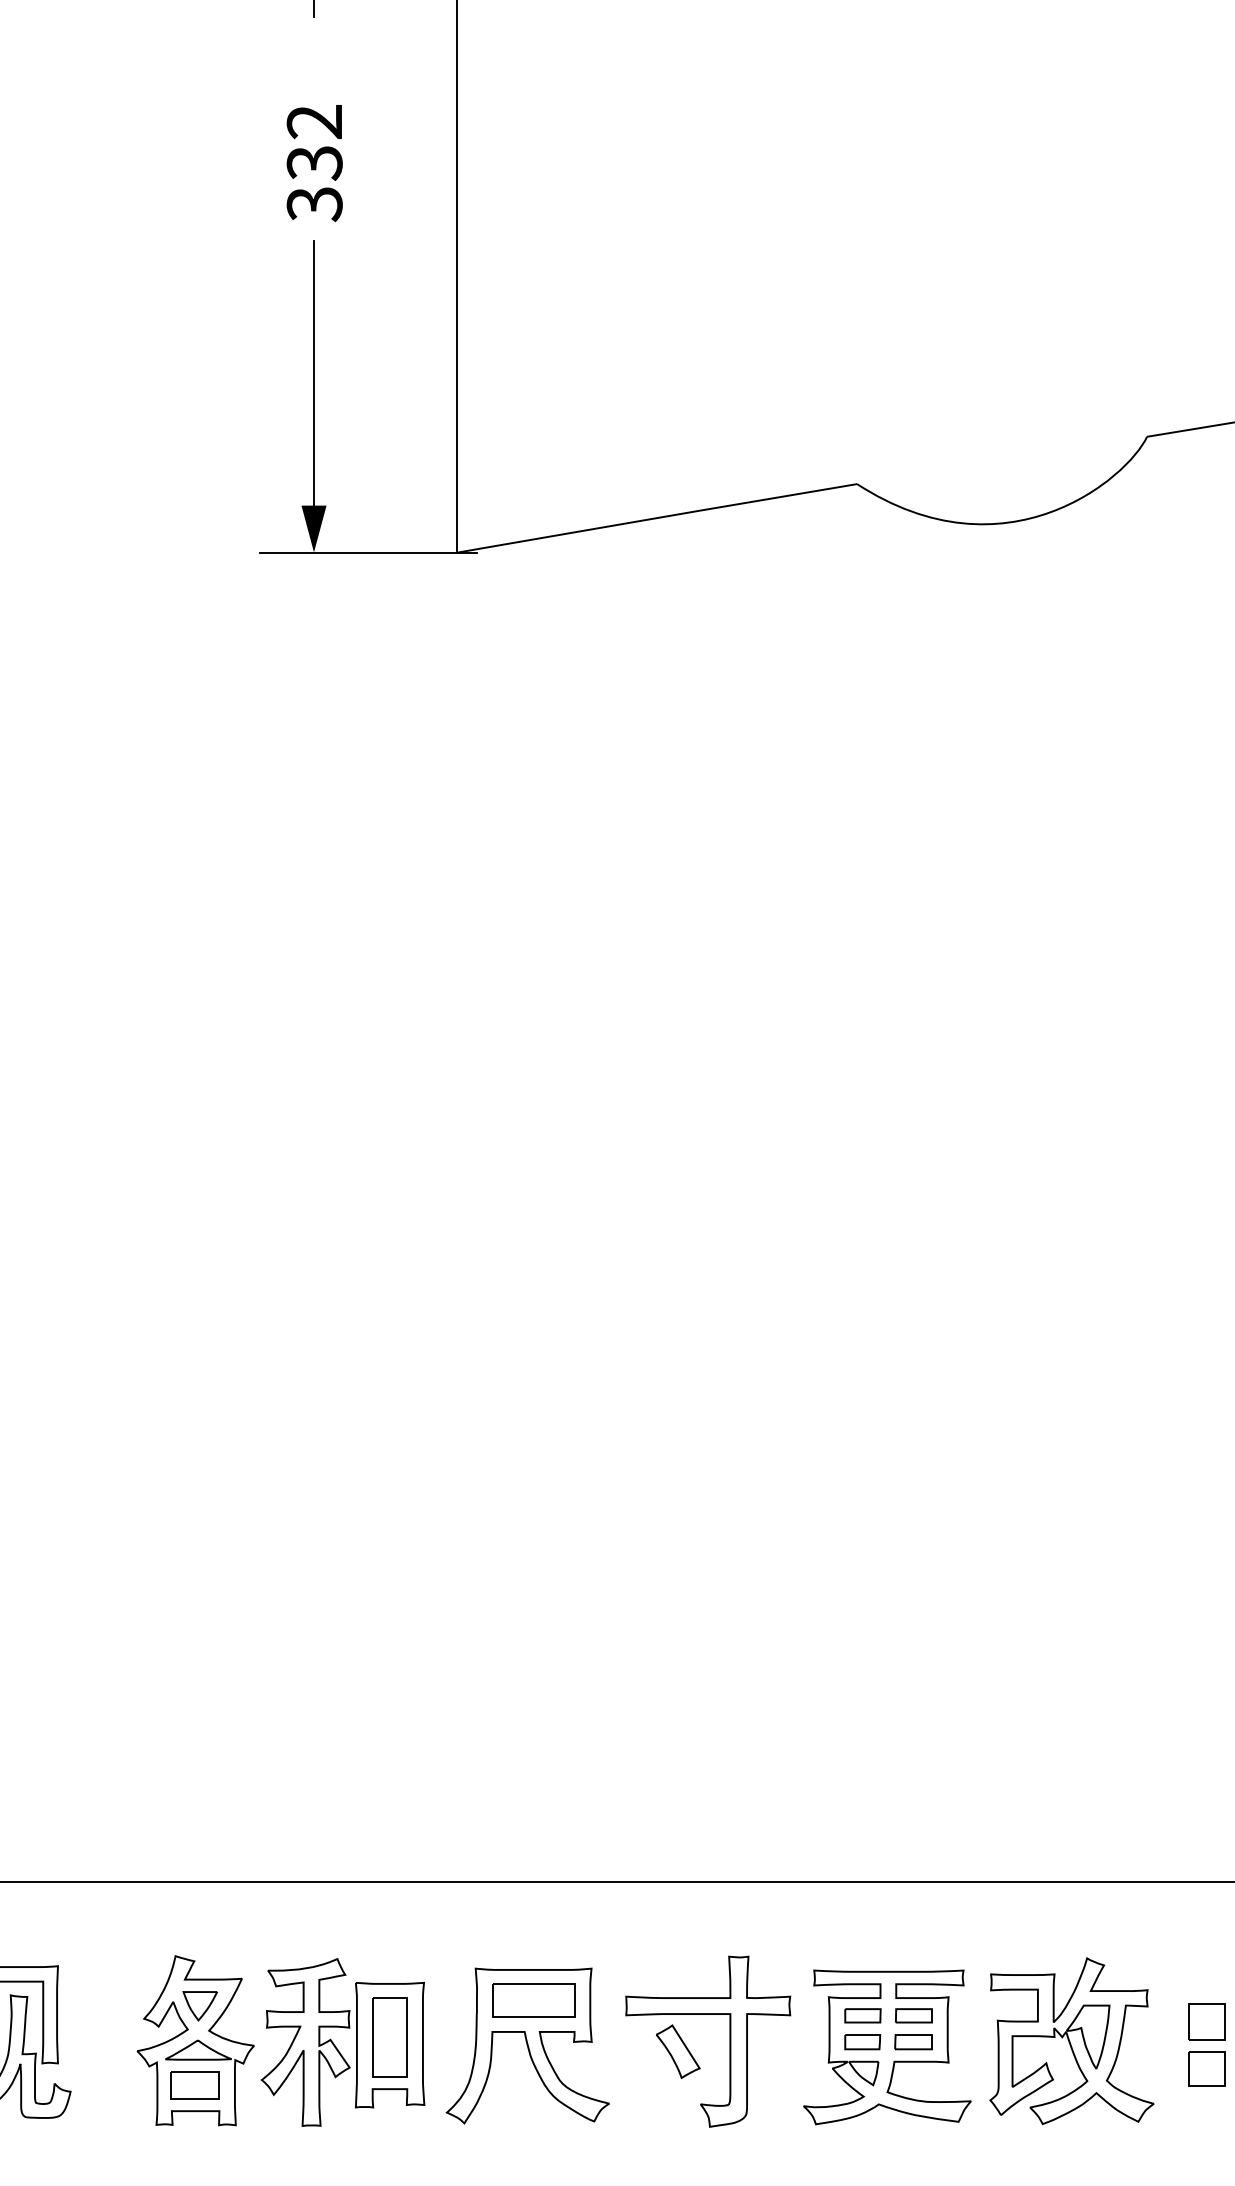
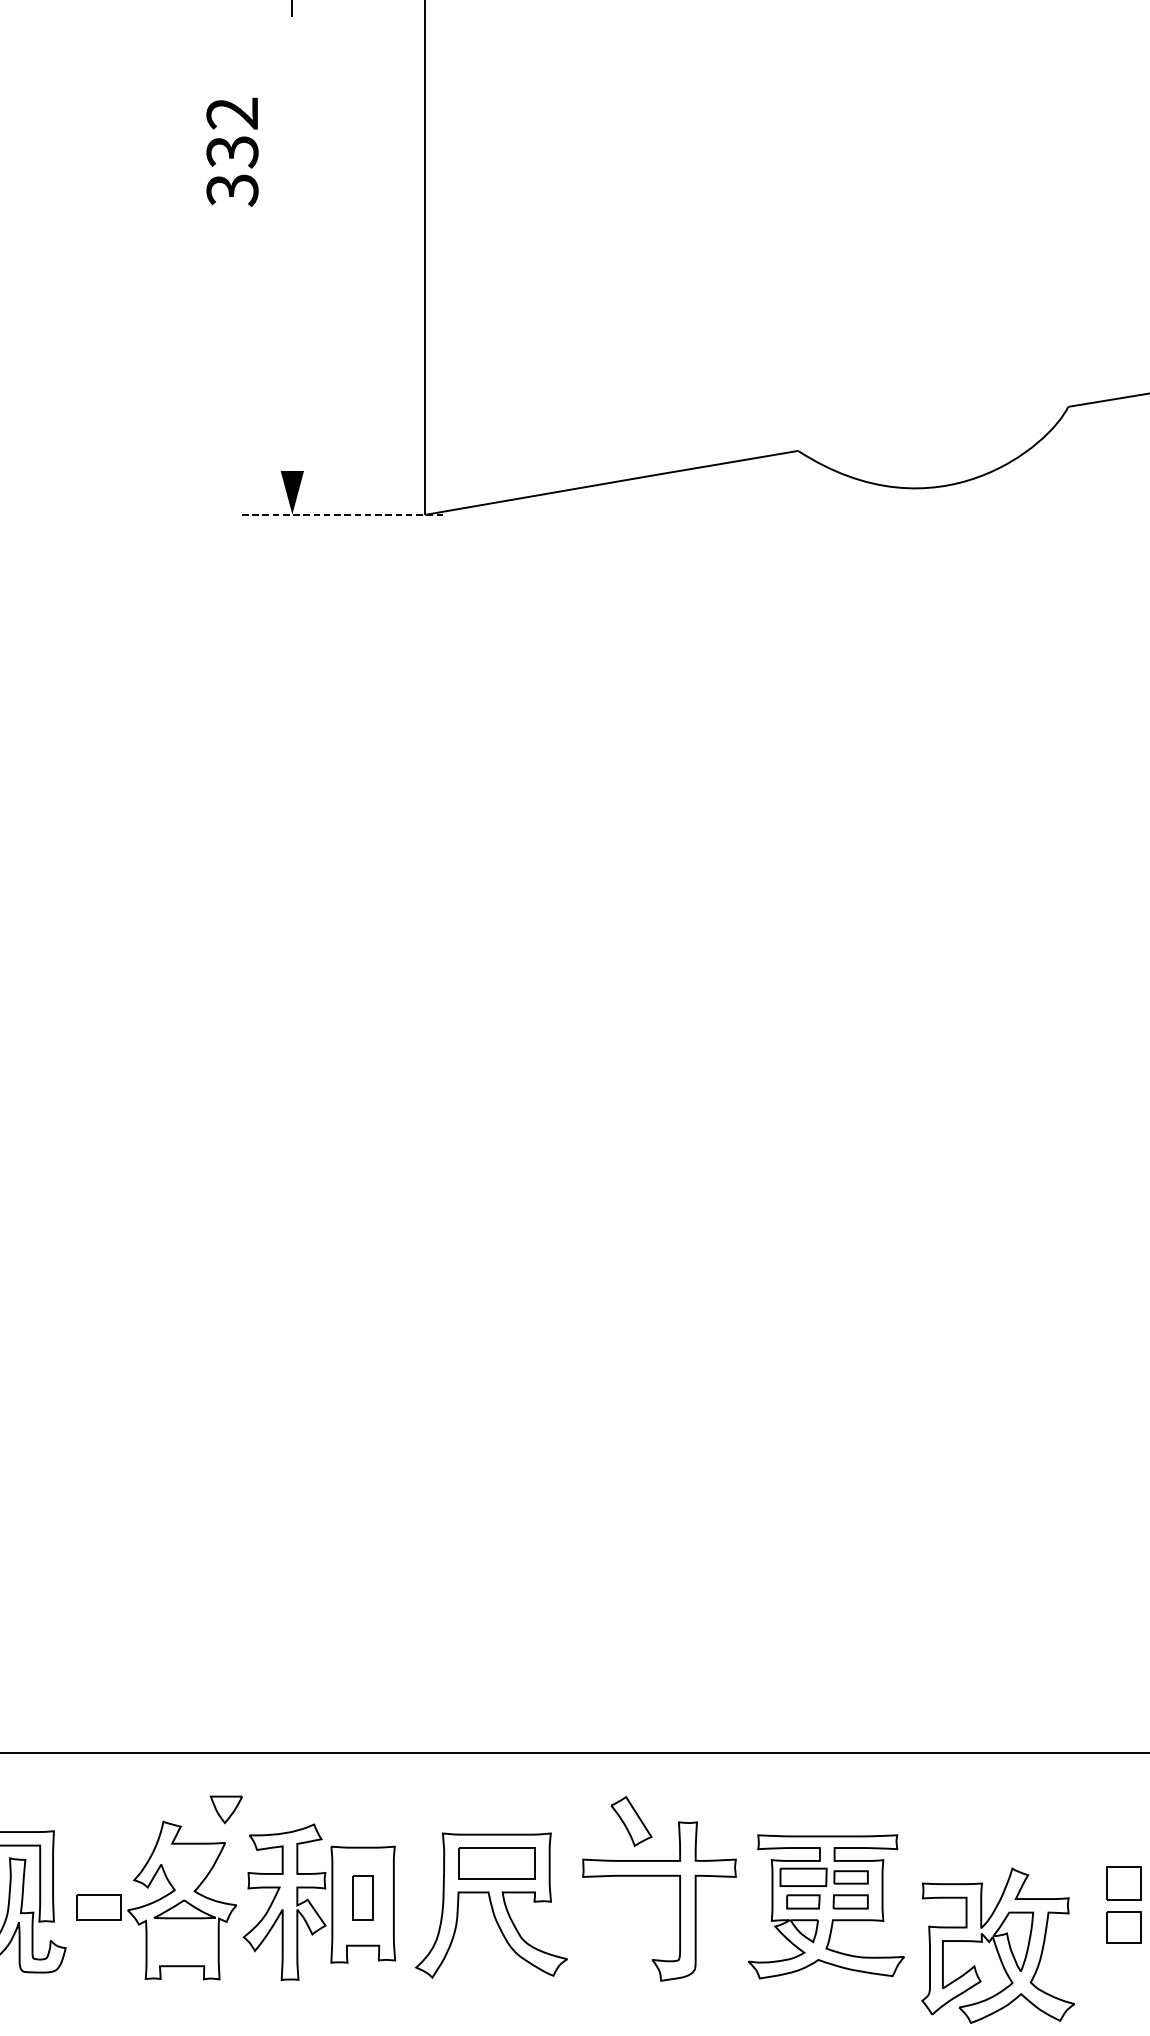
text: (314, 163) -> (232, 152), moved
line: (313, 389) -> (291, 362), removed
line: (368, 552) -> (343, 514), solid -> dashed
part: (199, 2006) -> (225, 1810), moved
part: (862, 2015) -> (803, 1877), size x1.4
part: (389, 2037) -> (362, 1897), size x0.6
part: (1071, 2041) -> (997, 1946), moved
part: (678, 2051) -> (631, 1821), moved
part: (194, 2085) -> (98, 1907), moved

